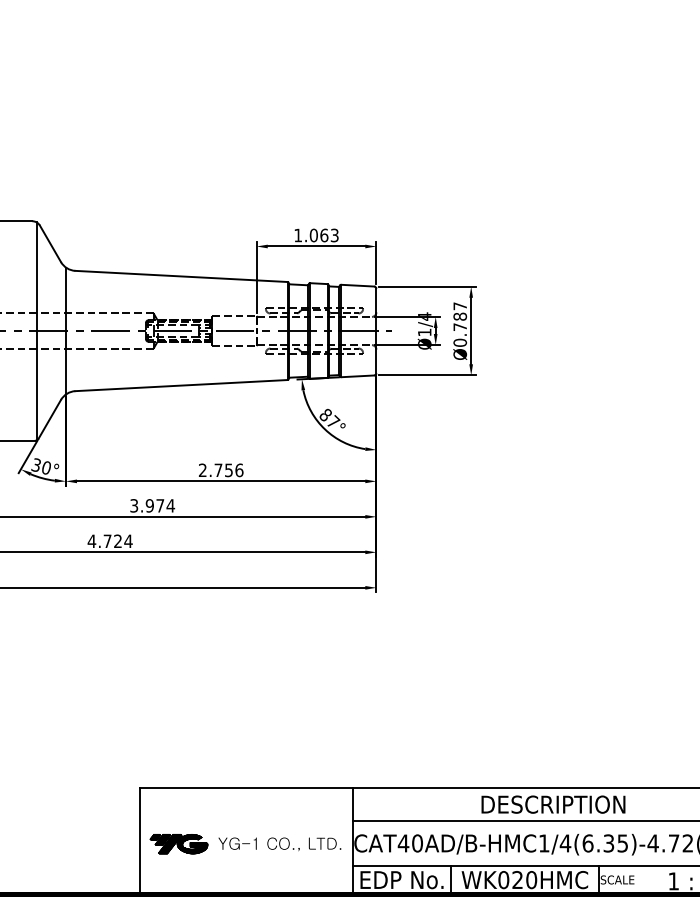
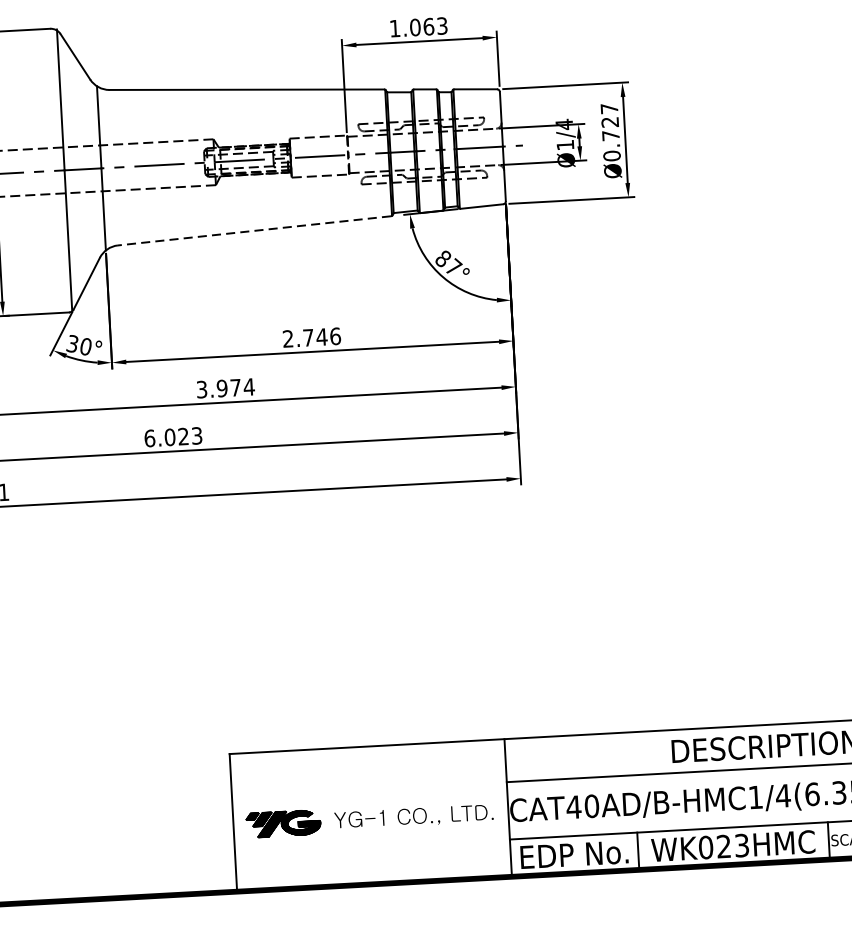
text: (460, 316) -> (610, 121), Ø0.787 -> Ø0.727
line: (180, 385) -> (253, 230), solid -> dashed
text: (228, 470) -> (321, 337), 2.756 -> 2.746
text: (109, 541) -> (172, 437), 4.724 -> 6.023
text: (531, 880) -> (741, 846), WK020HMC -> WK023HMC

